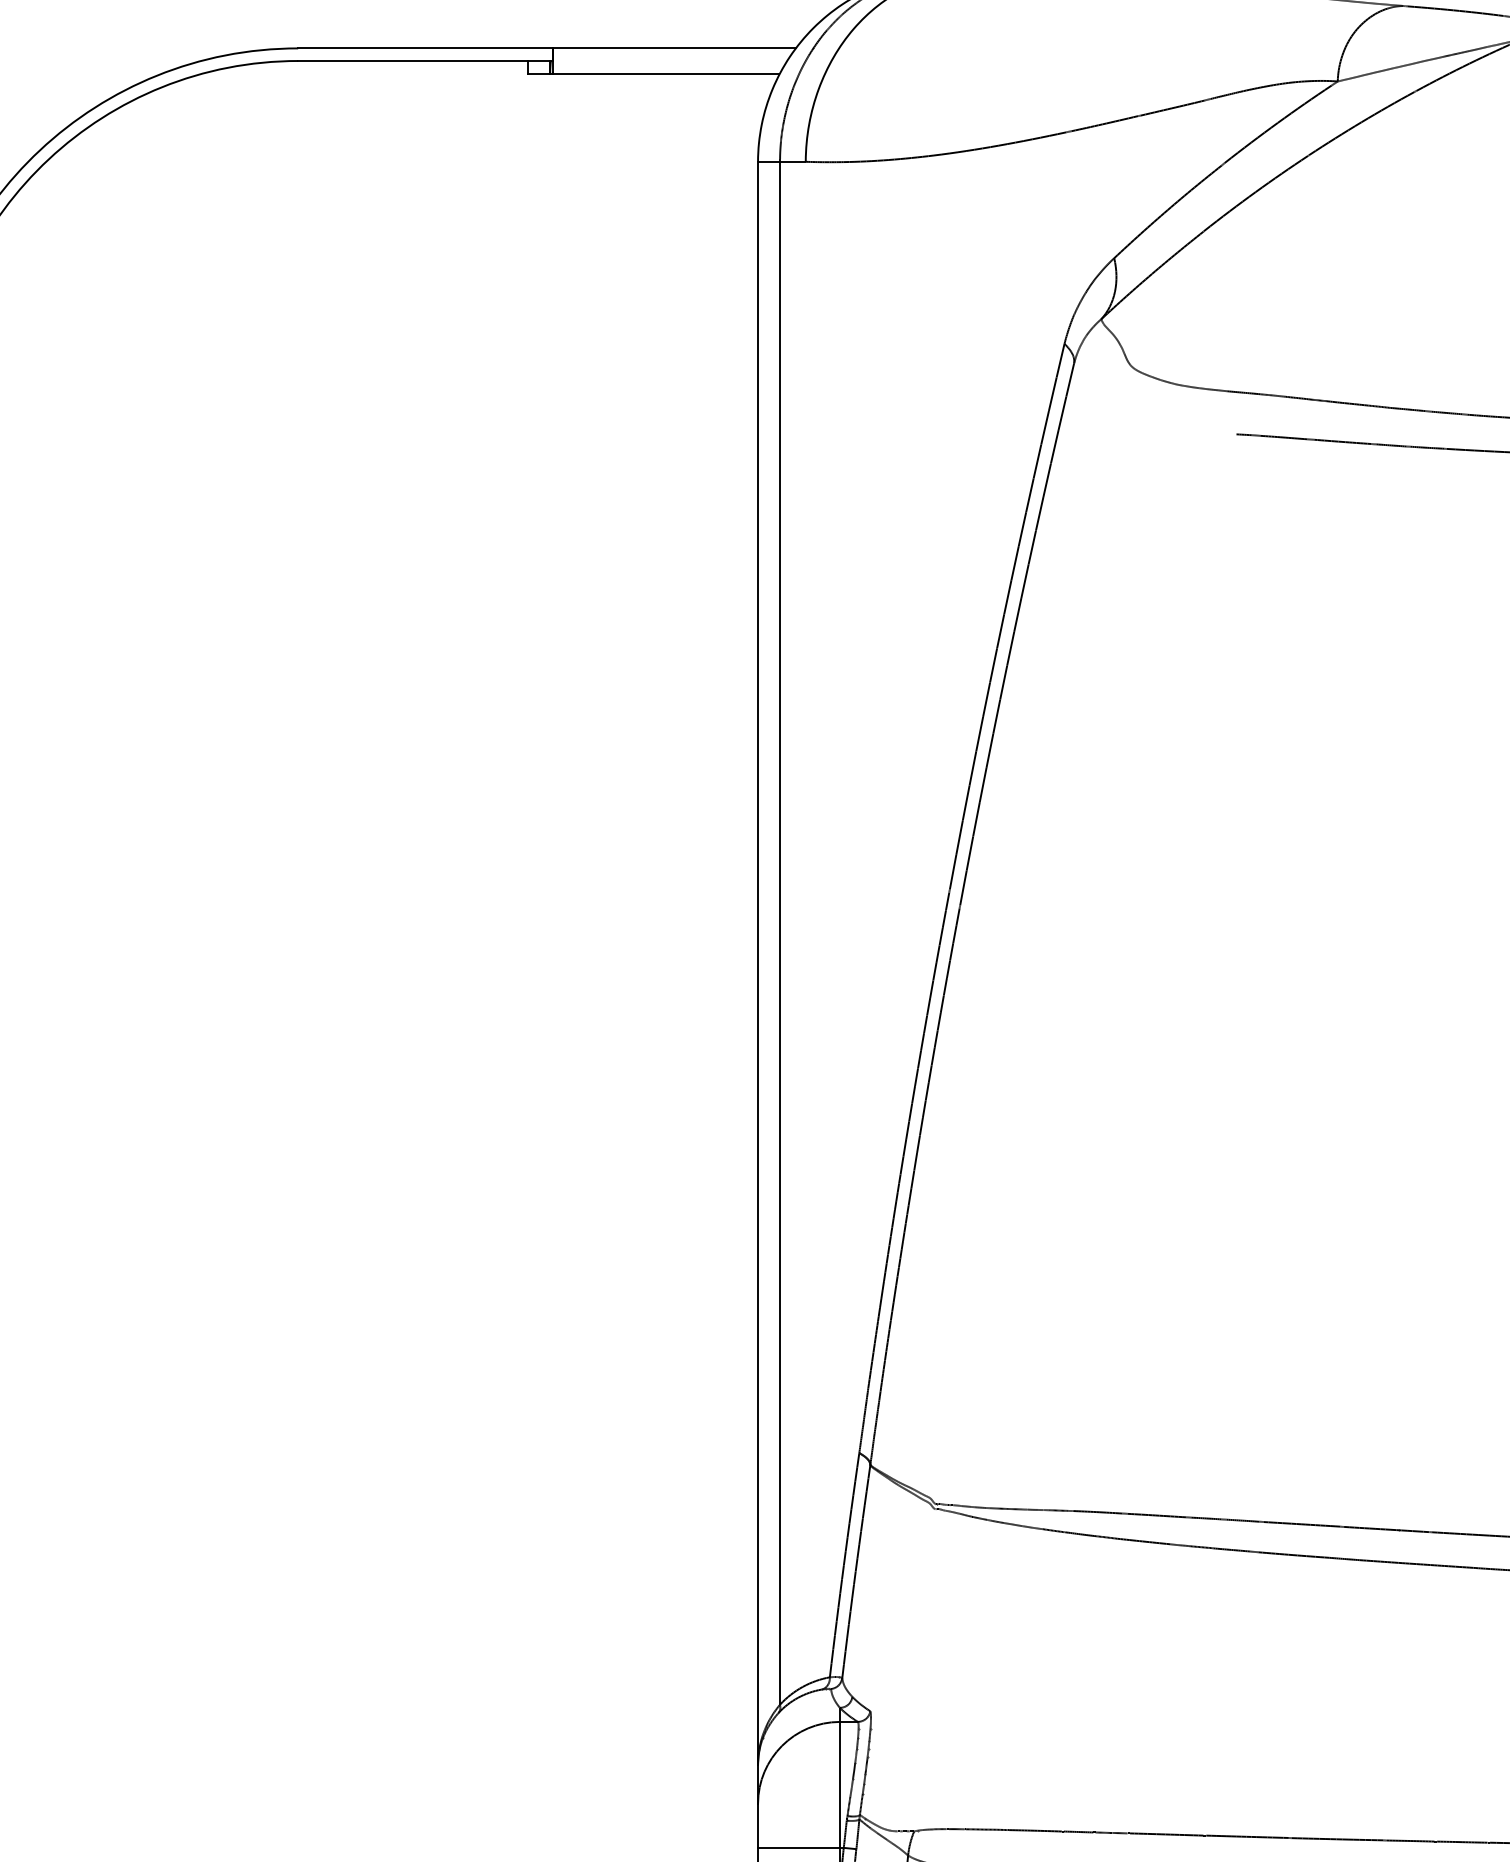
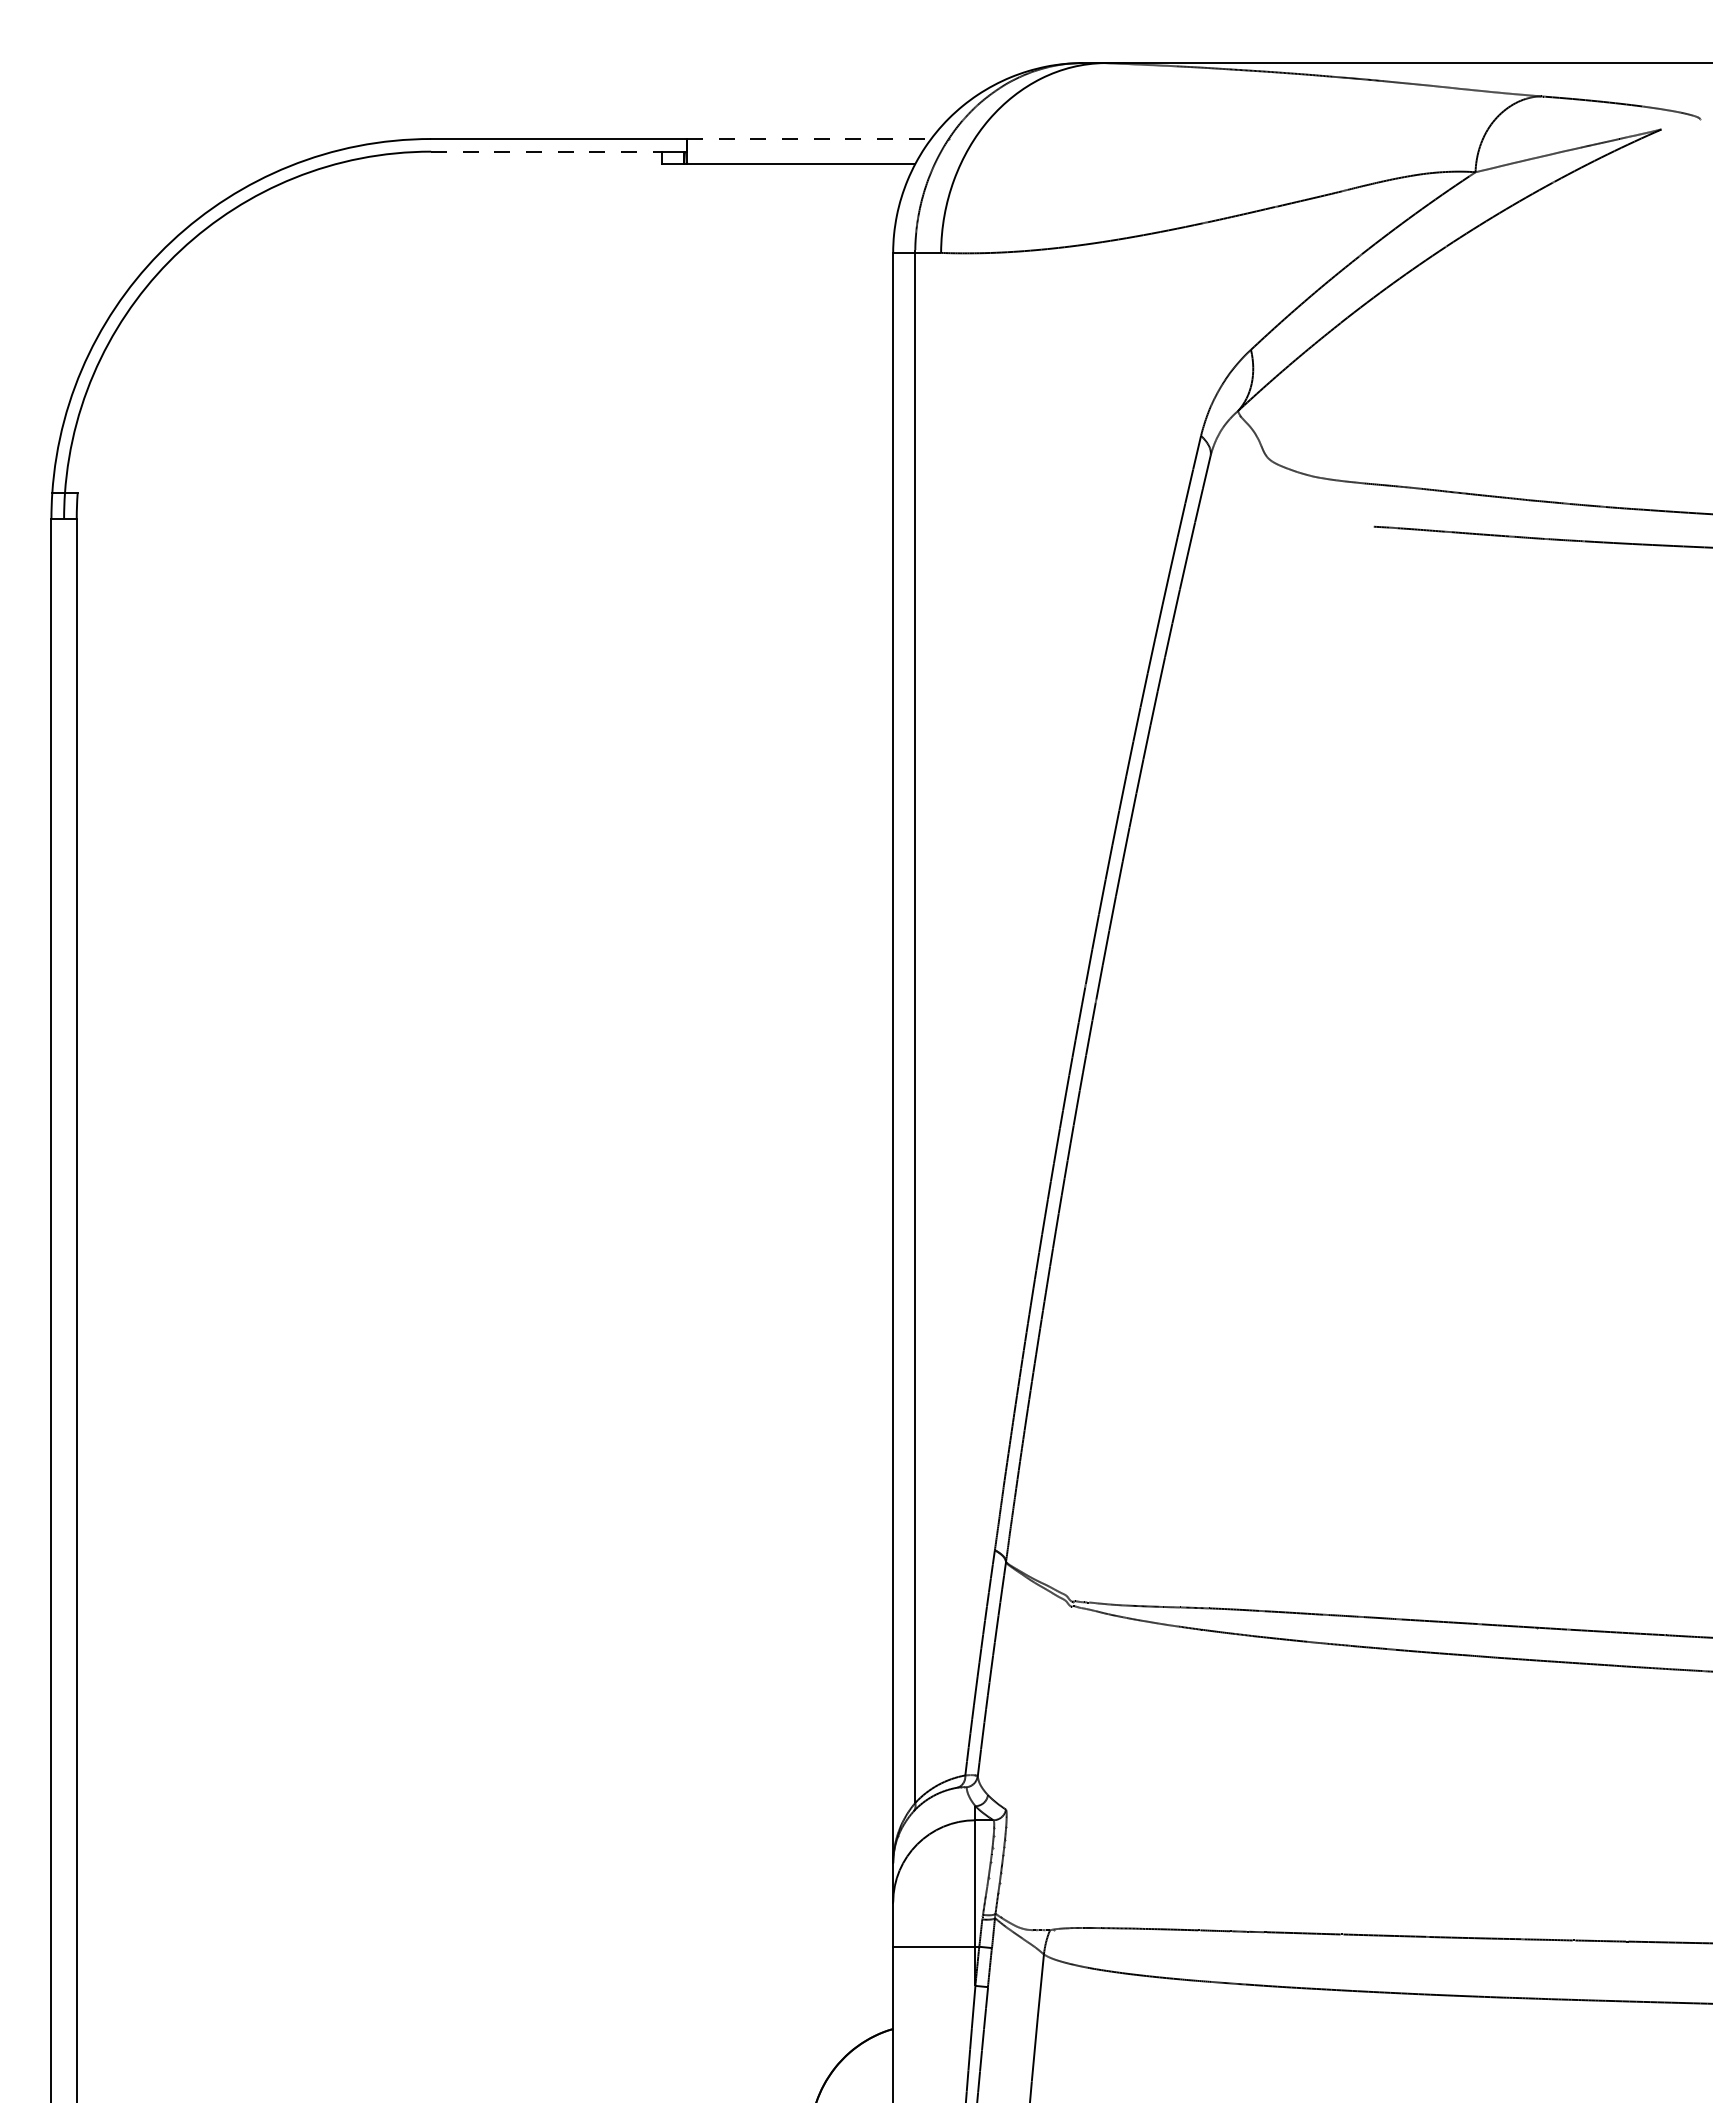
line: (674, 48) -> (809, 139), solid -> dashed
line: (413, 60) -> (547, 151), solid -> dashed

